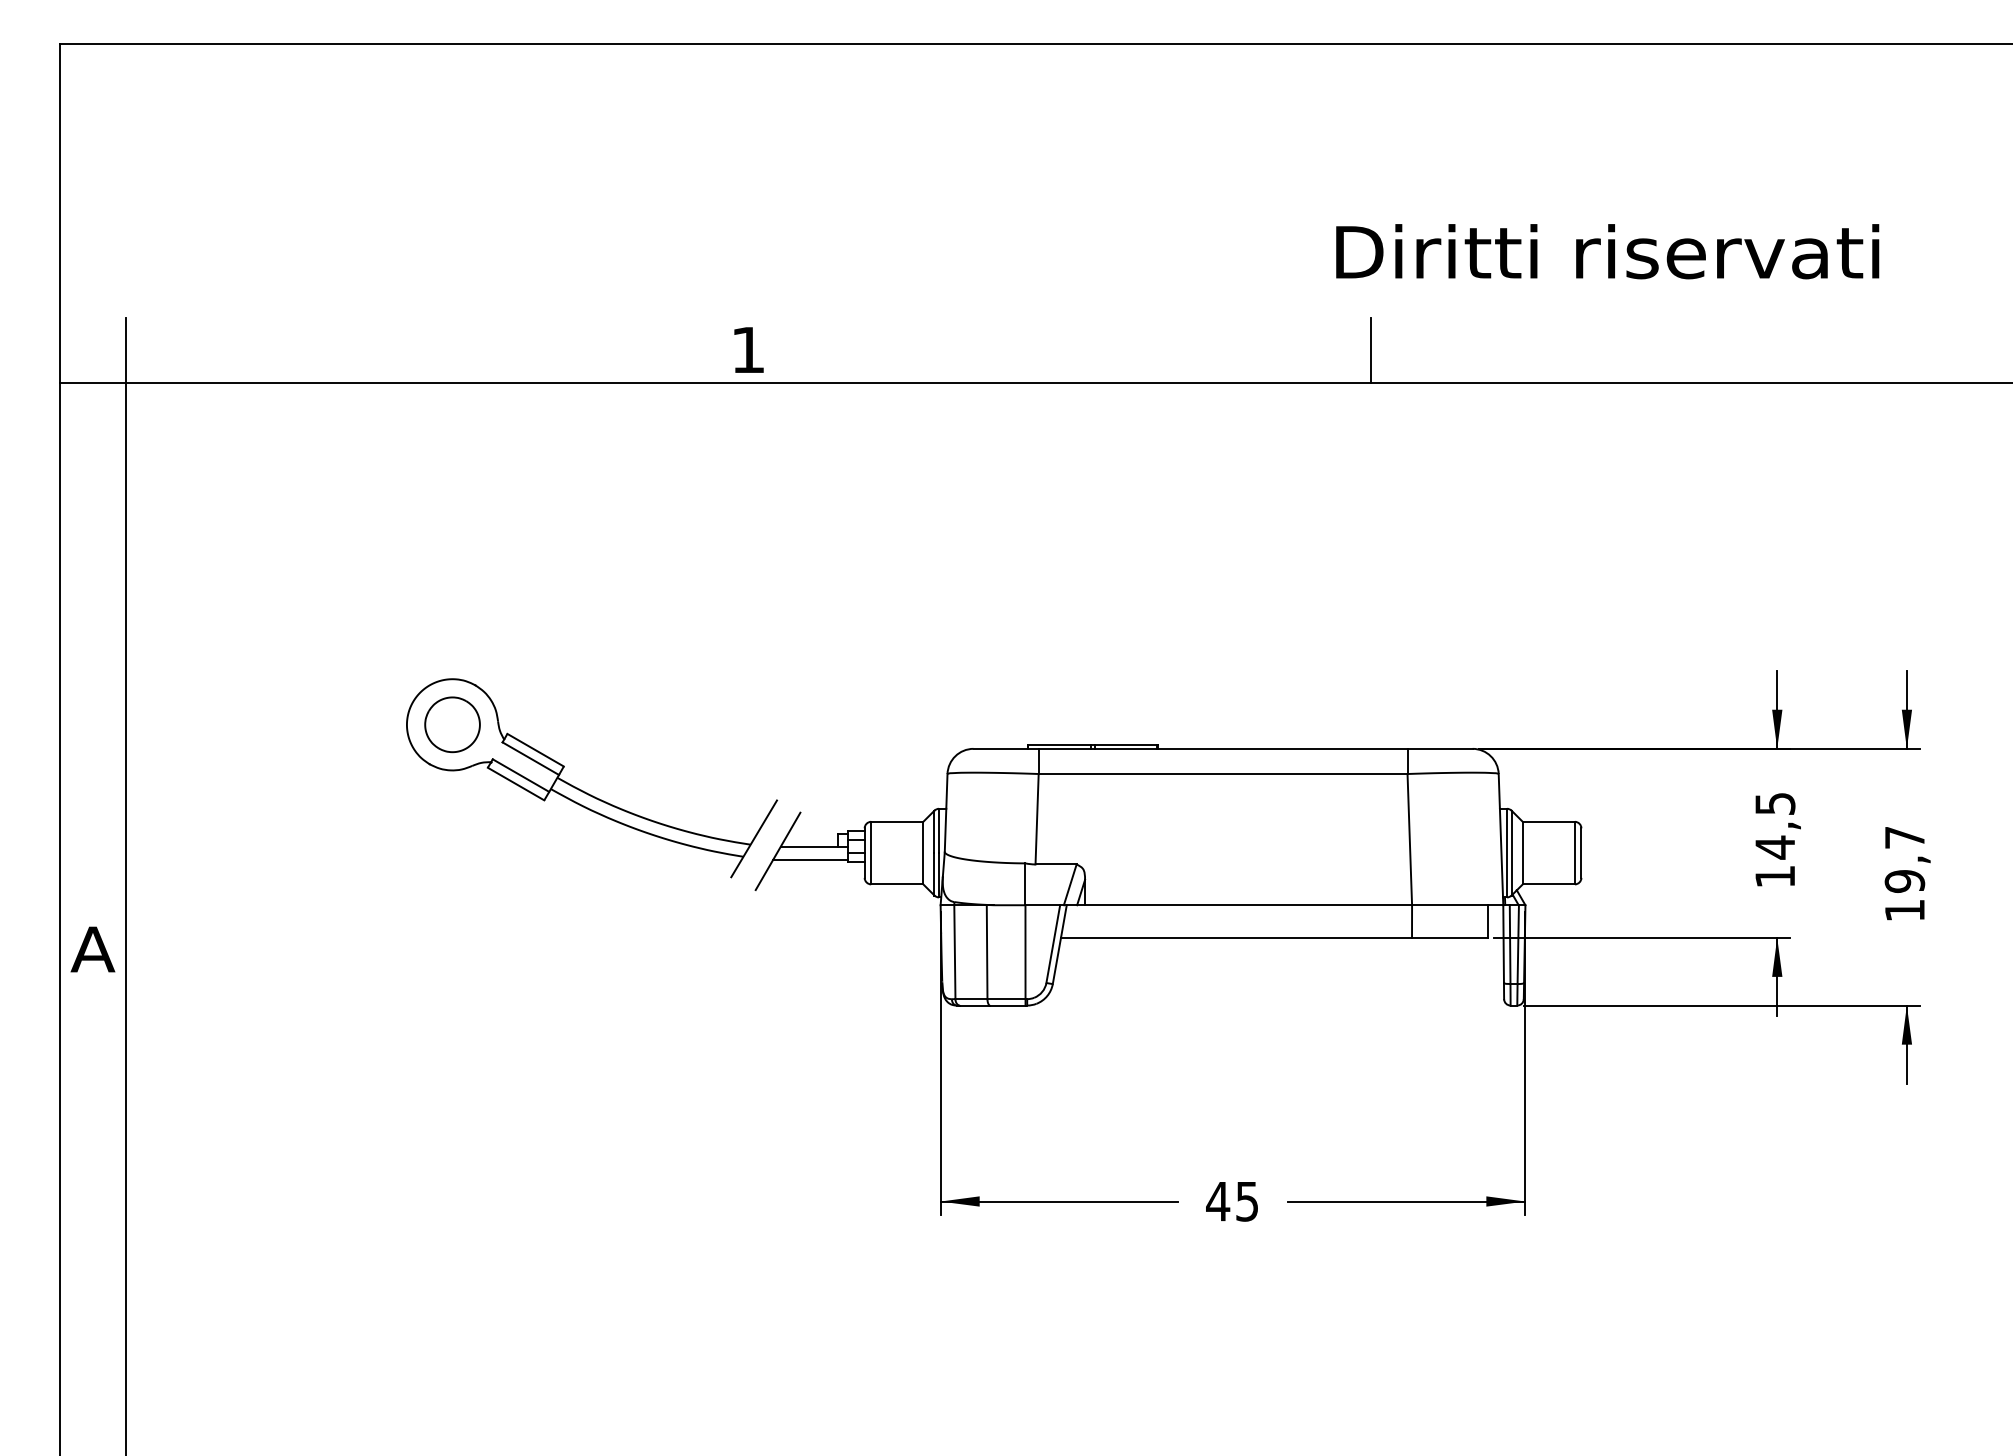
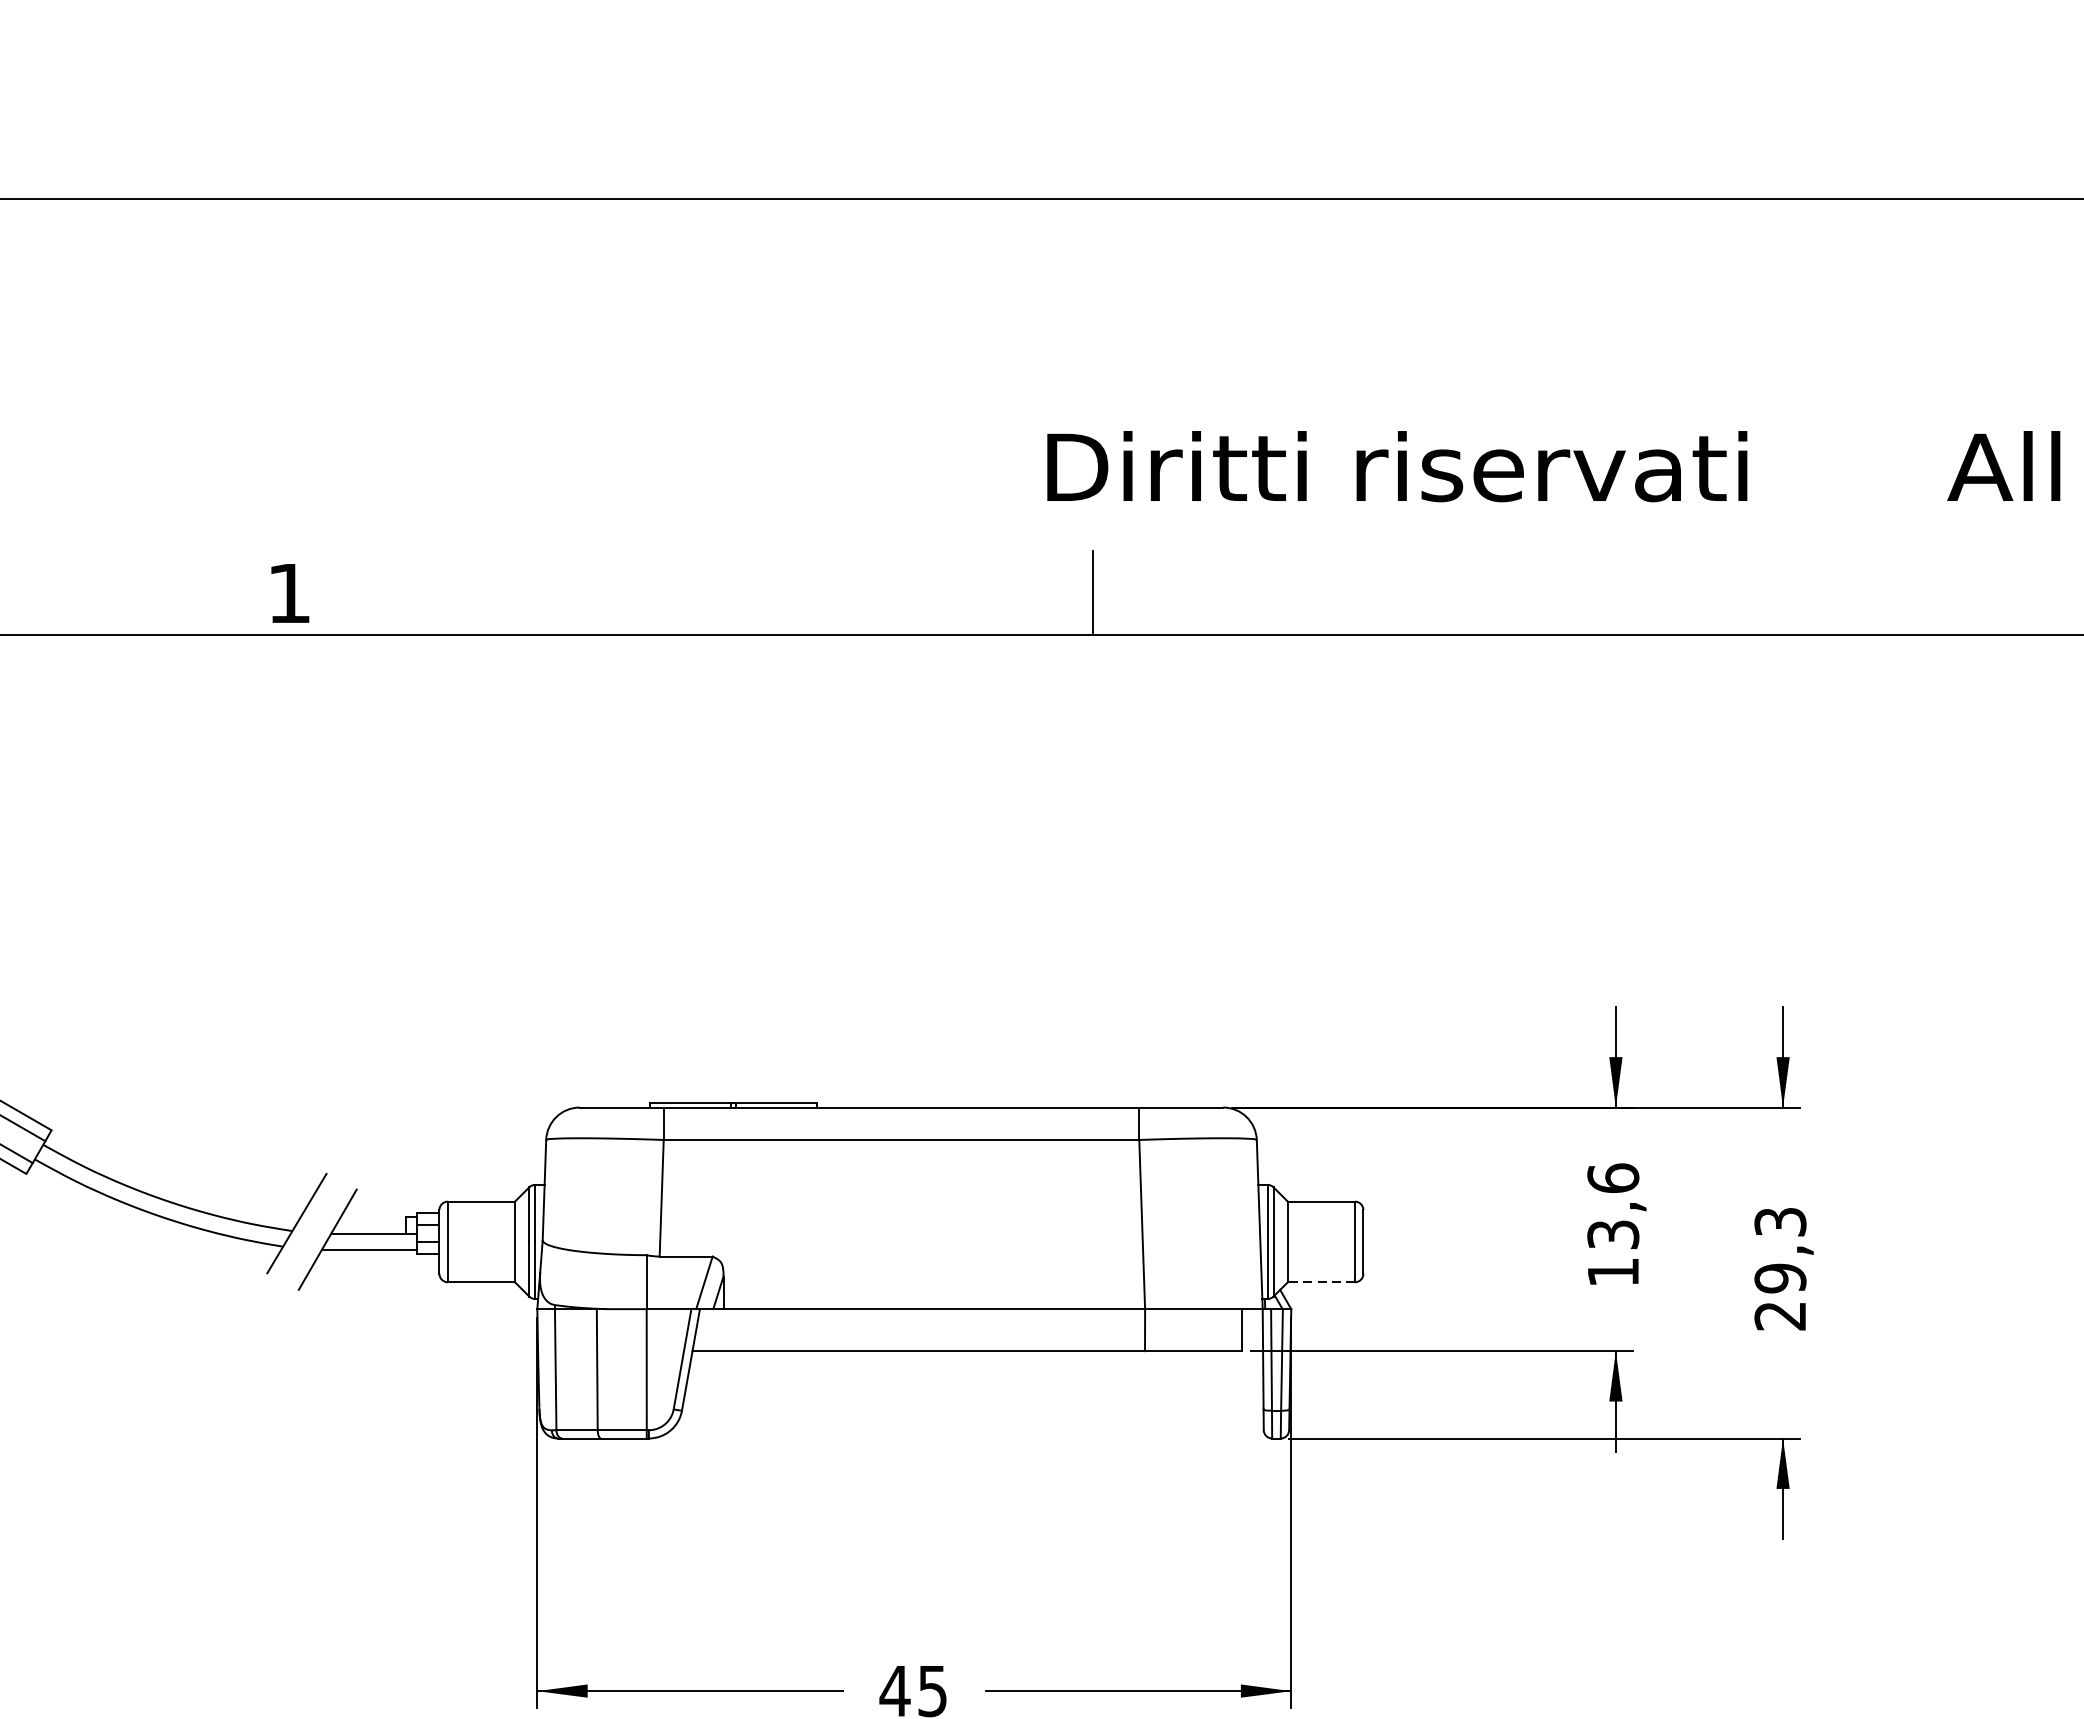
text: (1775, 825) -> (1613, 1206), 14,5 -> 13,6
text: (1904, 873) -> (1779, 1268), 19,7 -> 29,3
line: (1548, 884) -> (1320, 1282), solid -> dashed

